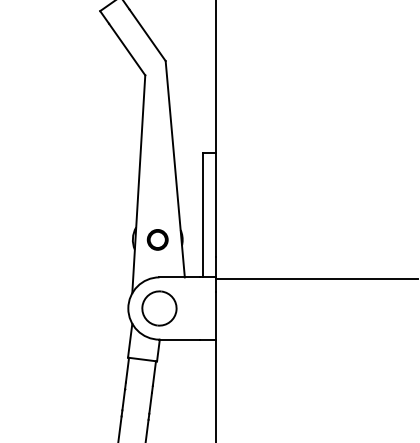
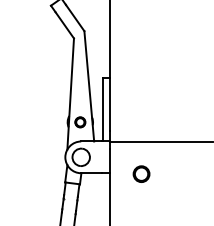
part: (277, 340) -> (141, 173), added

